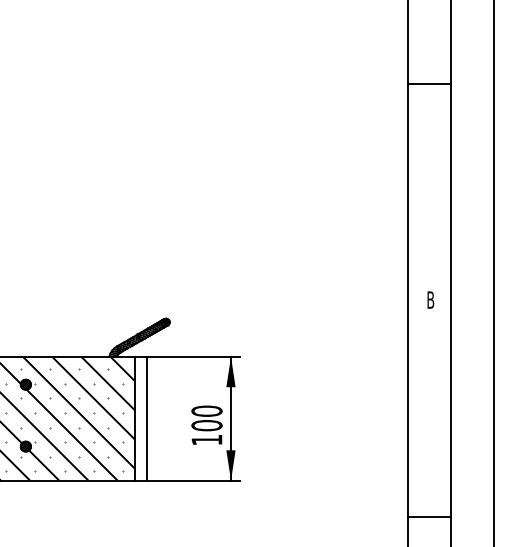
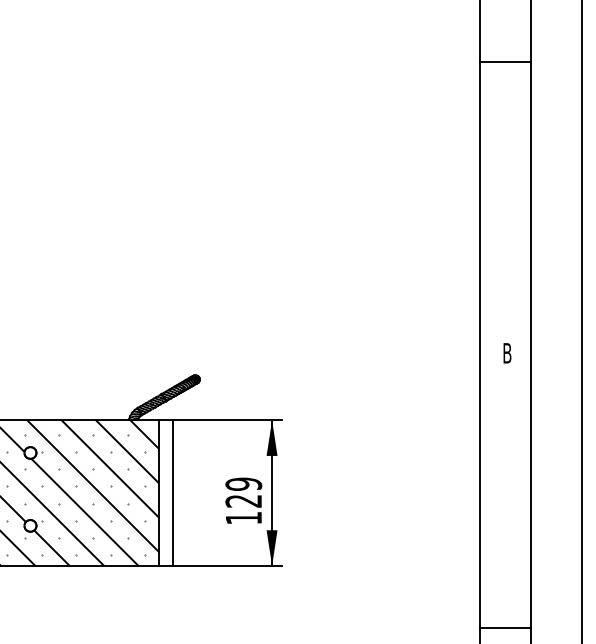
line: (429, 83) -> (505, 62), moved
hatch: (25, 384) -> (30, 452), removed
text: (206, 418) -> (243, 492), 100 -> 129
hatch: (25, 446) -> (30, 525), removed
line: (429, 516) -> (505, 627), moved

